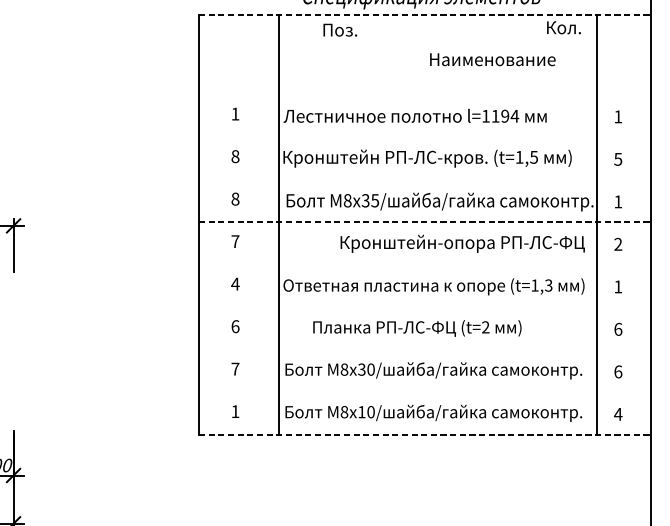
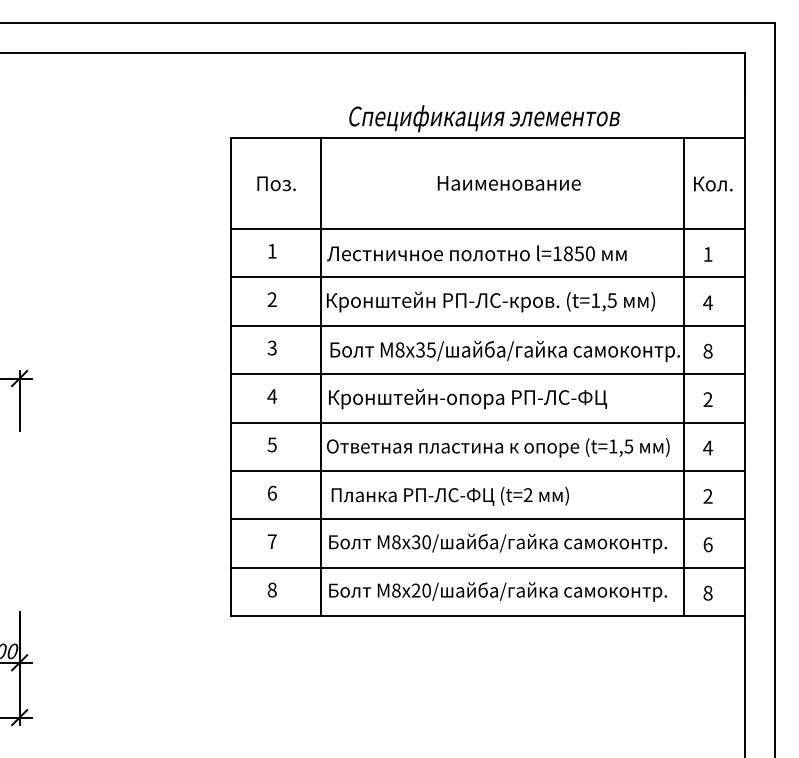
line: (425, 15) -> (488, 138), dashed -> solid
text: (564, 27) -> (713, 183), moved
text: (340, 29) -> (276, 183), moved
text: (492, 59) -> (508, 183), moved
line: (424, 94) -> (487, 229), added
text: (505, 116) -> (579, 253), l=1194 -> l=1850
line: (424, 137) -> (487, 277), added
text: (234, 156) -> (271, 299), 8 -> 2
text: (617, 159) -> (707, 302), 5 -> 4
line: (424, 179) -> (487, 325), added
text: (234, 198) -> (271, 347), 8 -> 3
text: (617, 201) -> (707, 350), 1 -> 8
line: (425, 222) -> (488, 374), dashed -> solid
text: (235, 241) -> (272, 396), 7 -> 4
text: (463, 243) -> (468, 398), moved
line: (424, 264) -> (487, 422), added
text: (235, 283) -> (272, 444), 4 -> 5
text: (549, 284) -> (629, 445), (t=1,3 -> (t=1,5
text: (617, 286) -> (707, 447), 1 -> 4
line: (424, 307) -> (487, 471), added
text: (416, 328) -> (449, 496), moved
text: (617, 329) -> (707, 496), 6 -> 2
line: (424, 349) -> (487, 519), added
line: (424, 391) -> (487, 567), added
text: (234, 411) -> (271, 589), 1 -> 8
text: (362, 412) -> (416, 590), 10/ -> 20/
text: (617, 413) -> (707, 592), 4 -> 8
line: (425, 434) -> (488, 616), dashed -> solid

